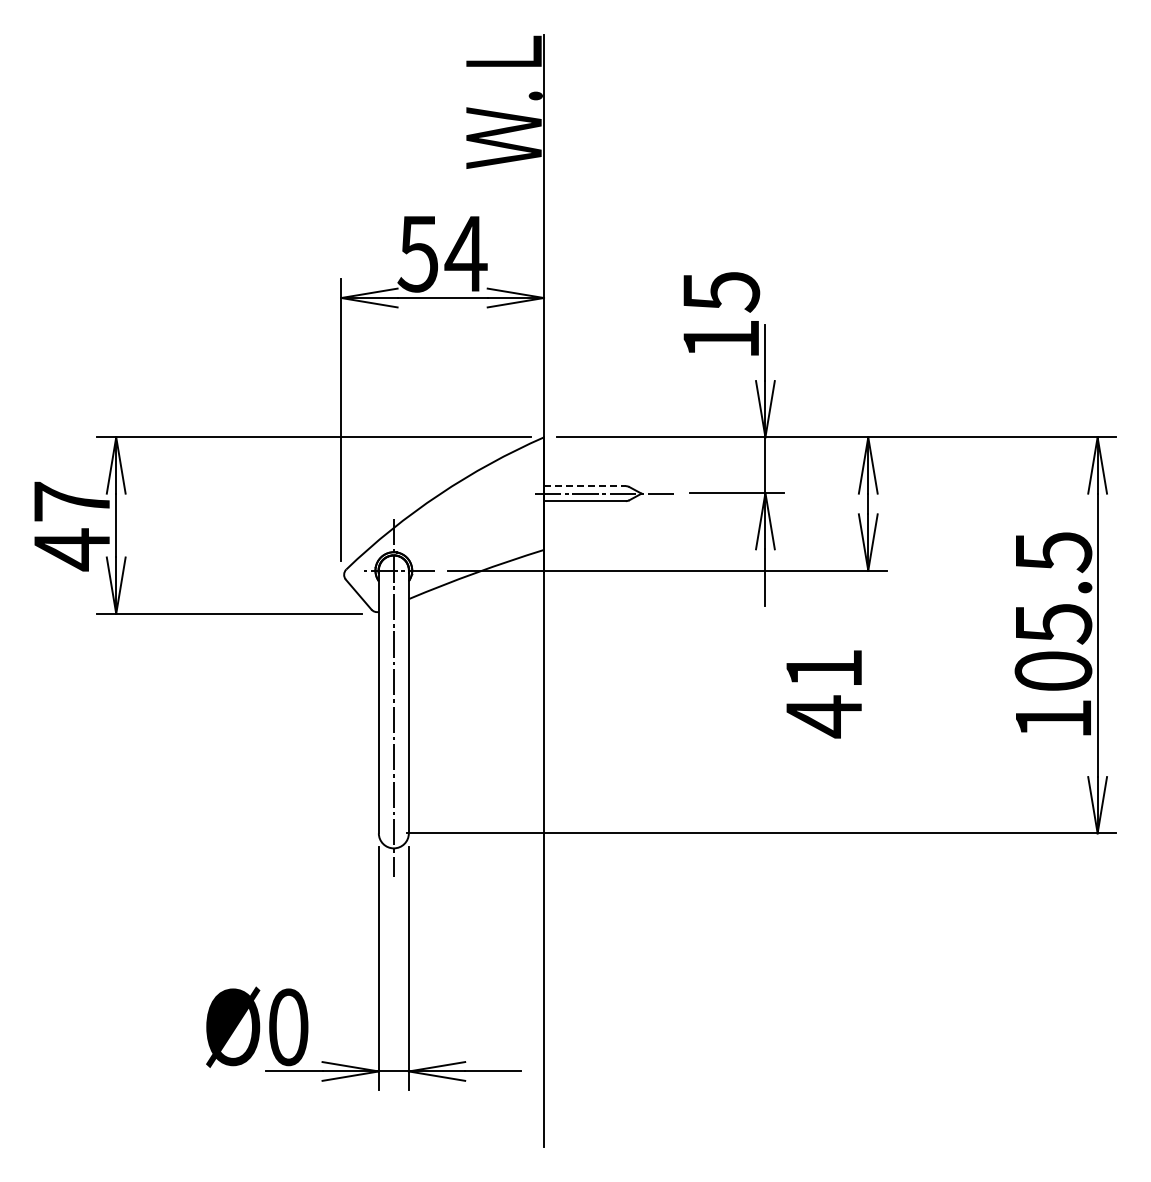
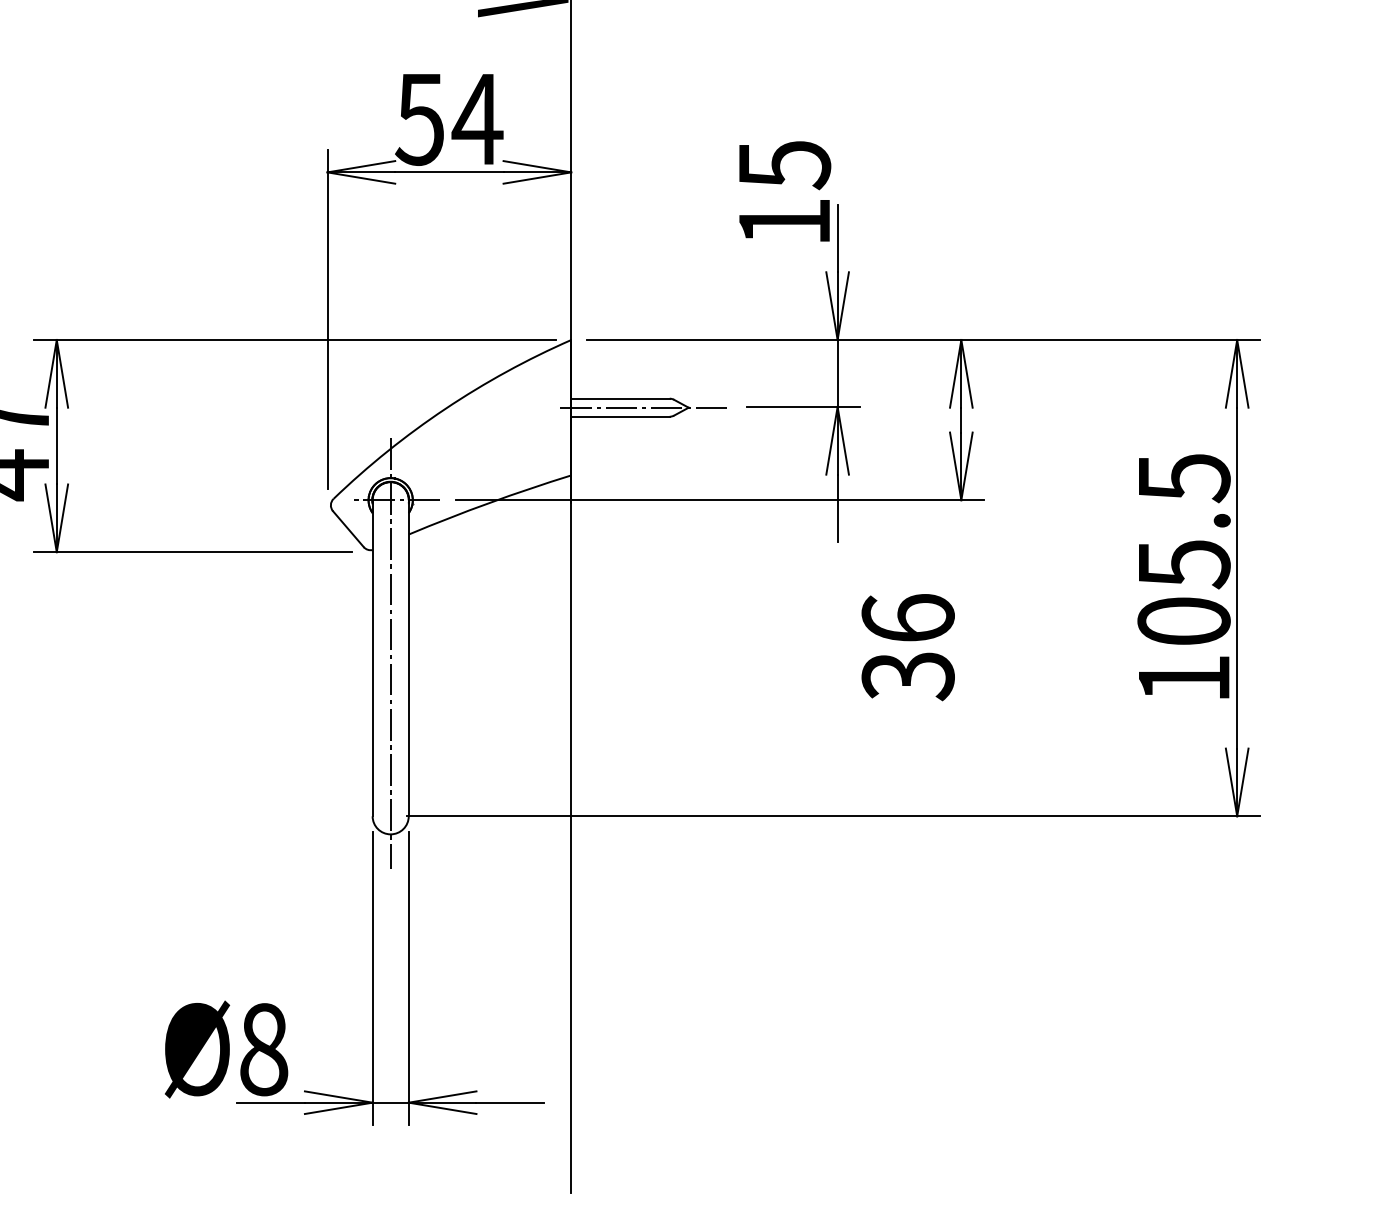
line: (584, 486) -> (620, 399), dashed -> solid
text: (823, 693) -> (907, 648), 41 -> 36
text: (288, 1026) -> (263, 1048), Ø0 -> Ø8

